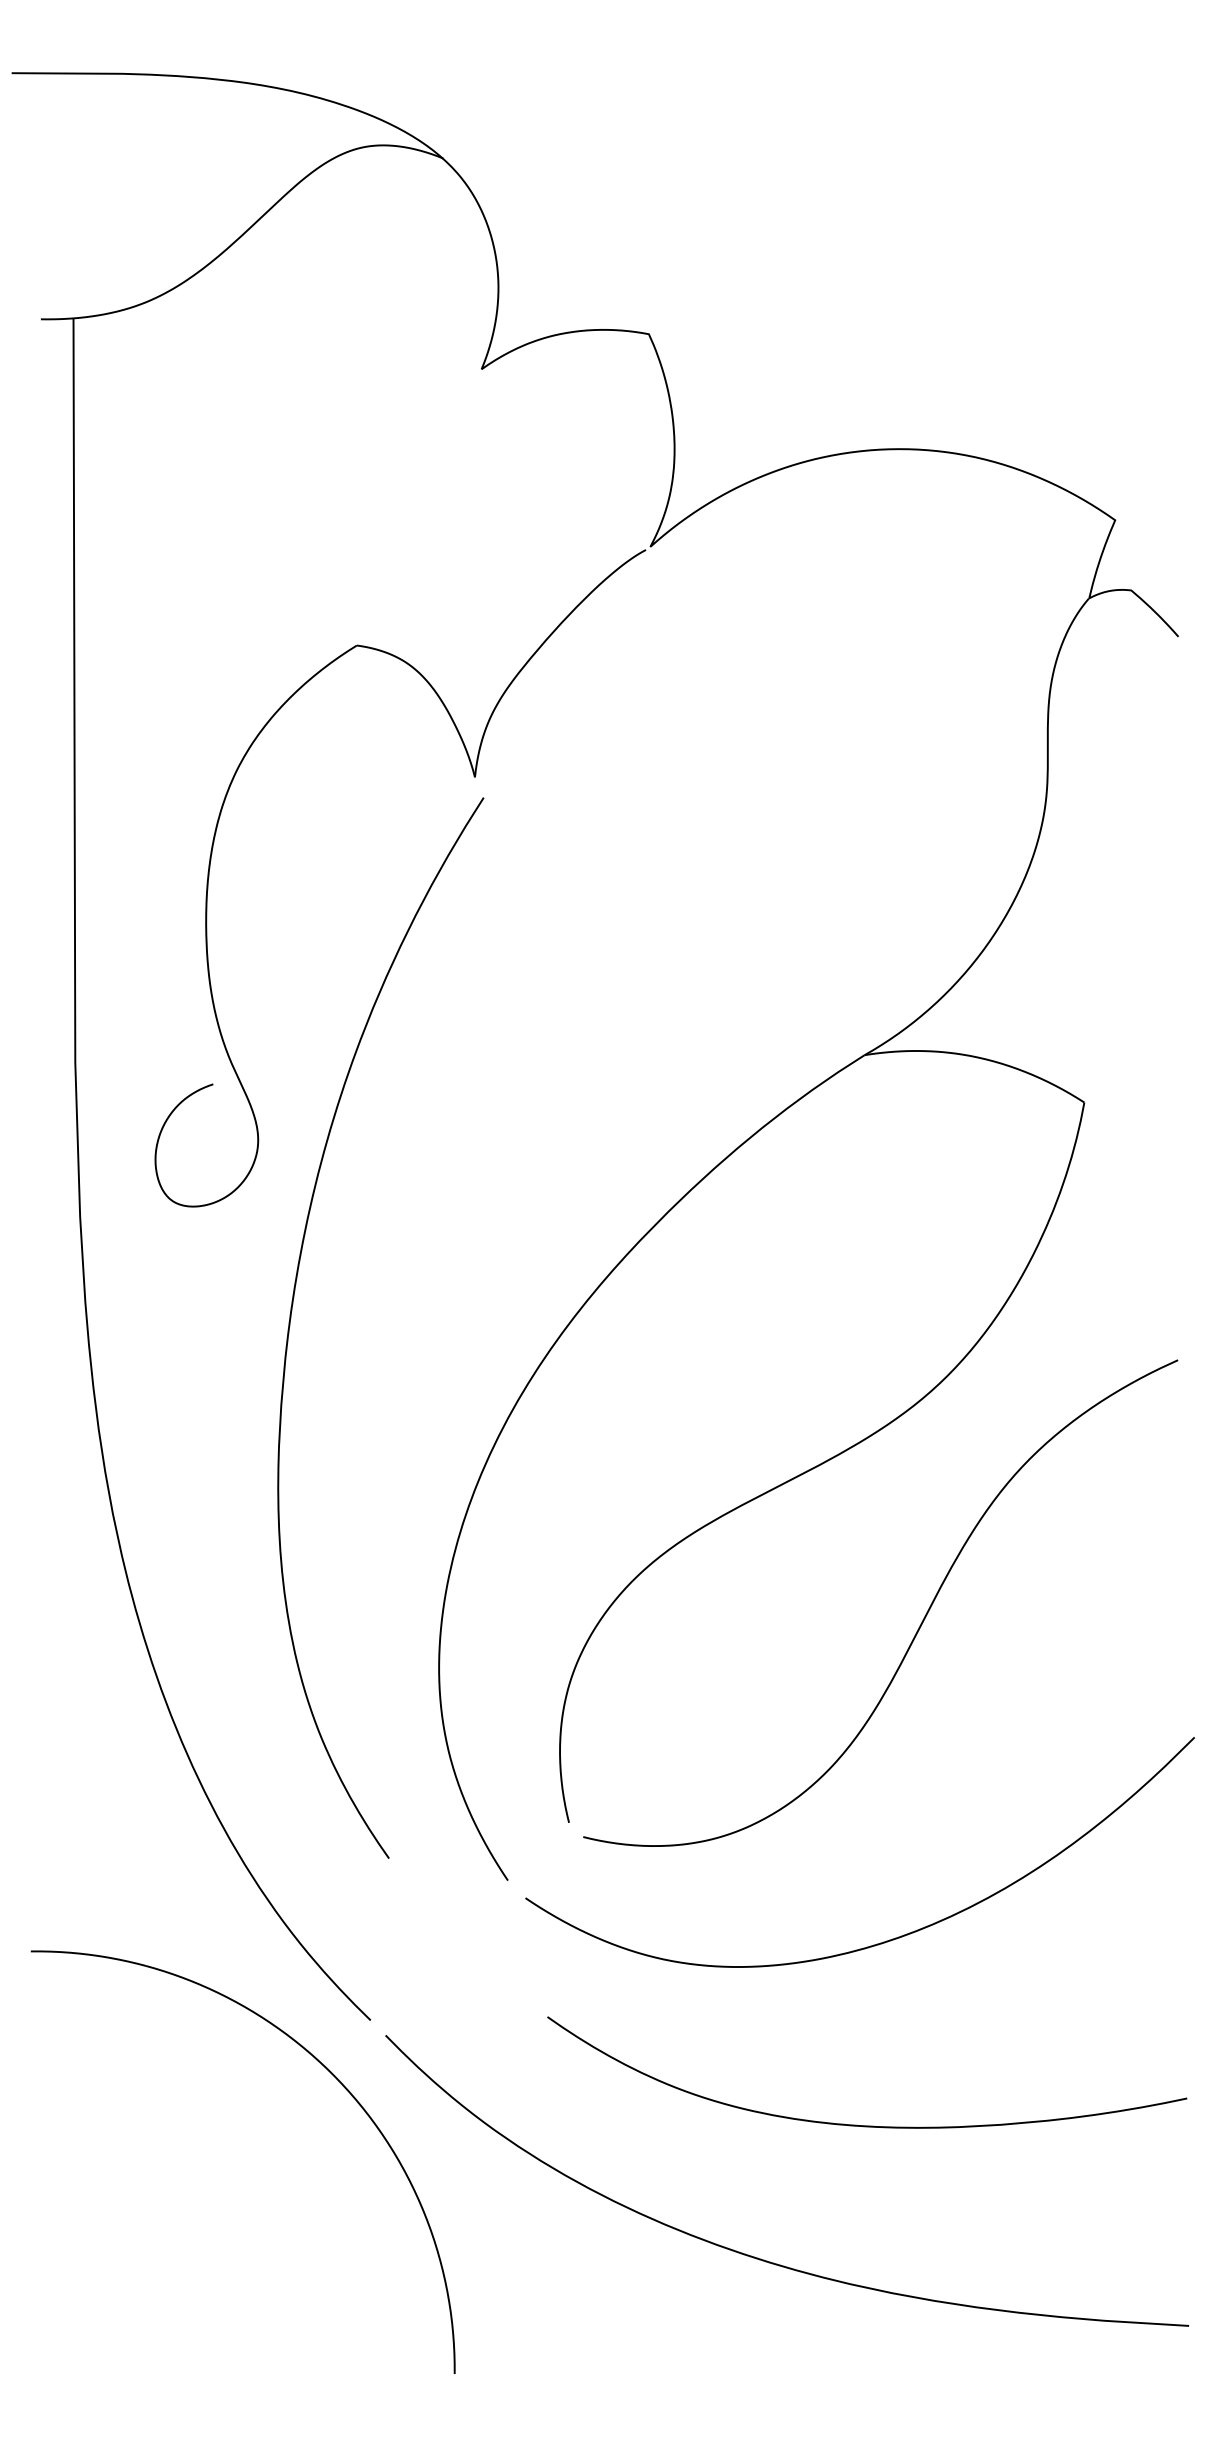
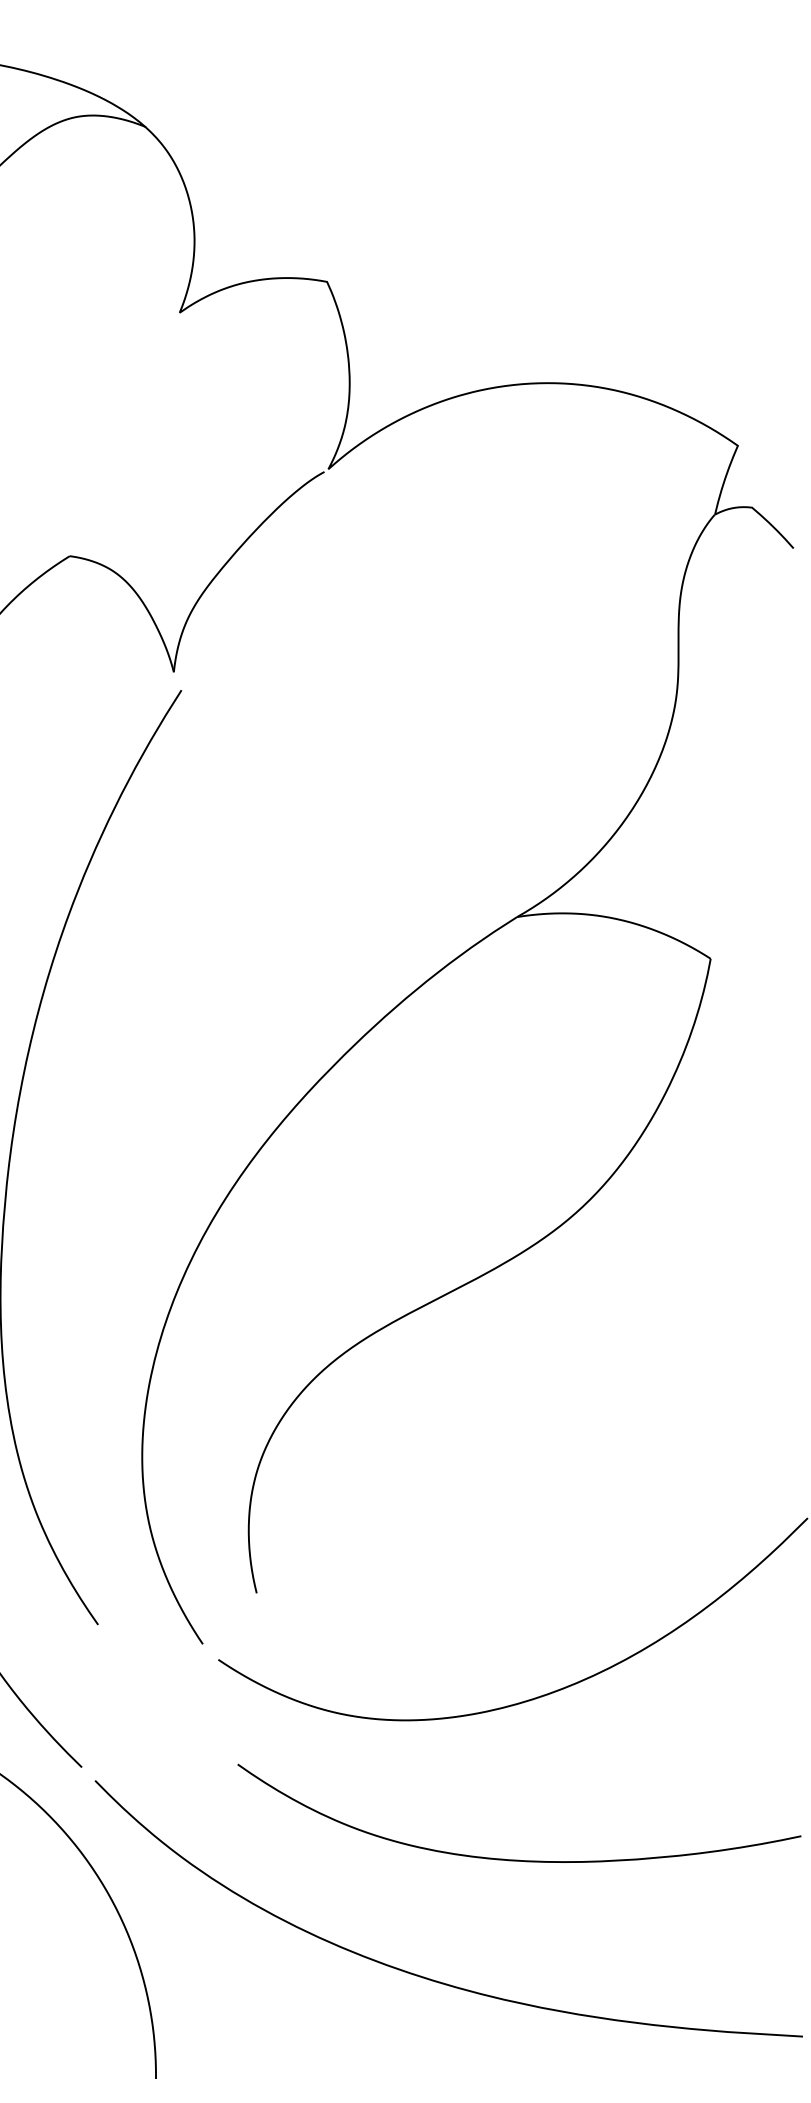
curve: (920, 1623) -> (566, 1417), removed

